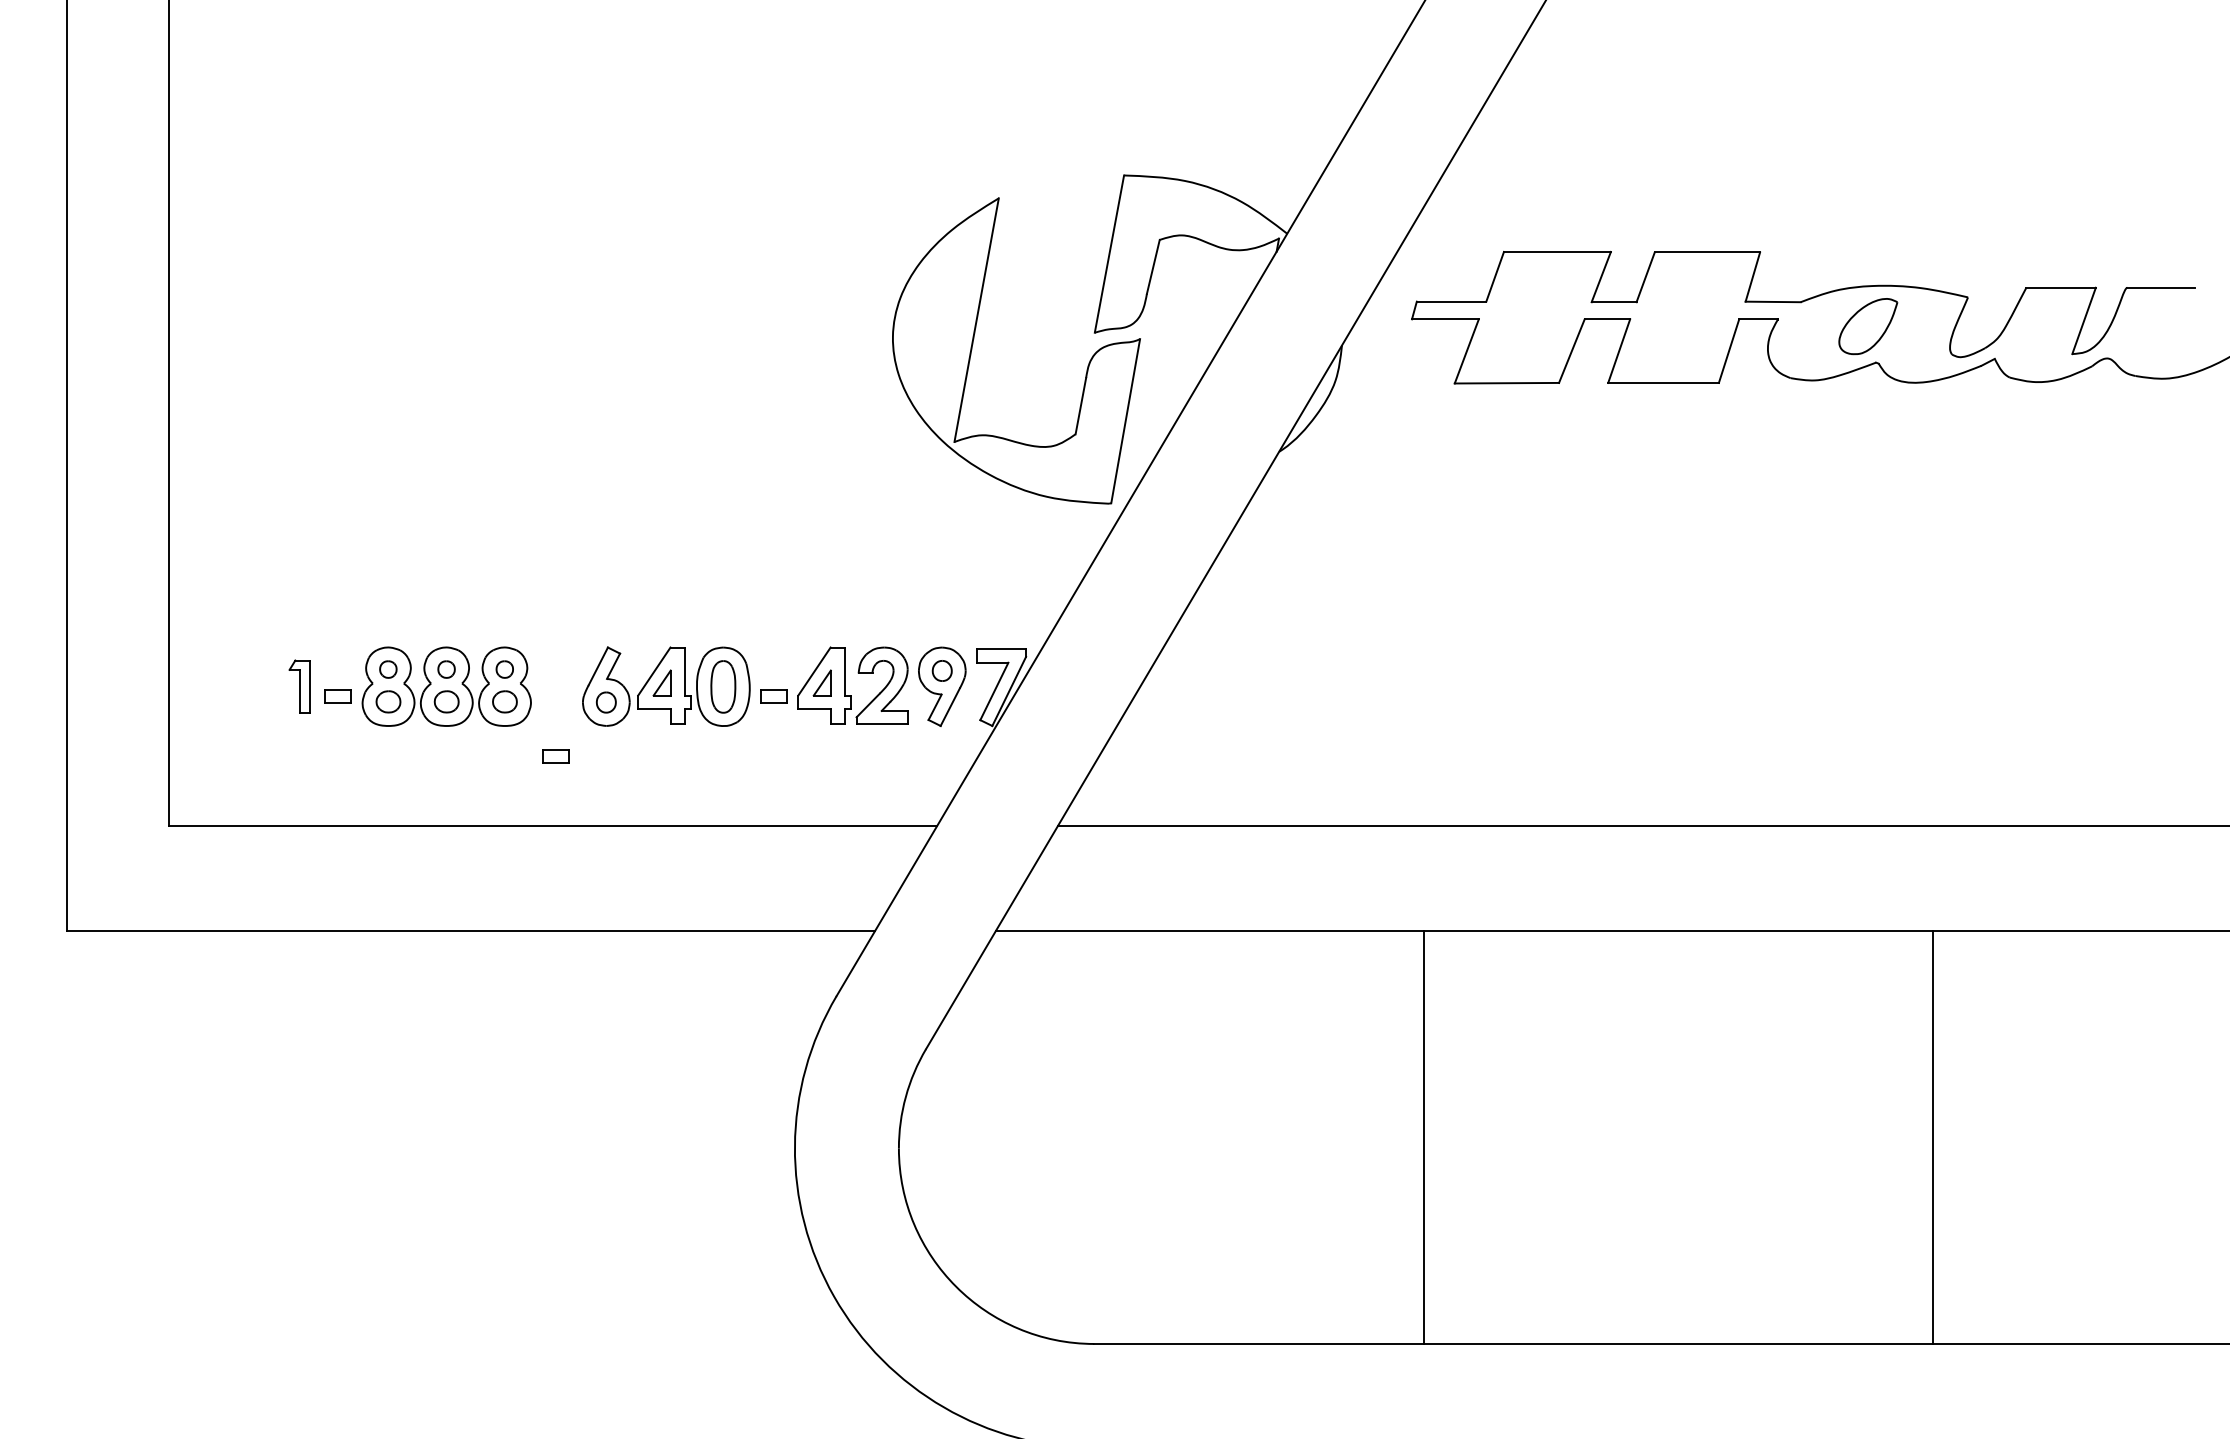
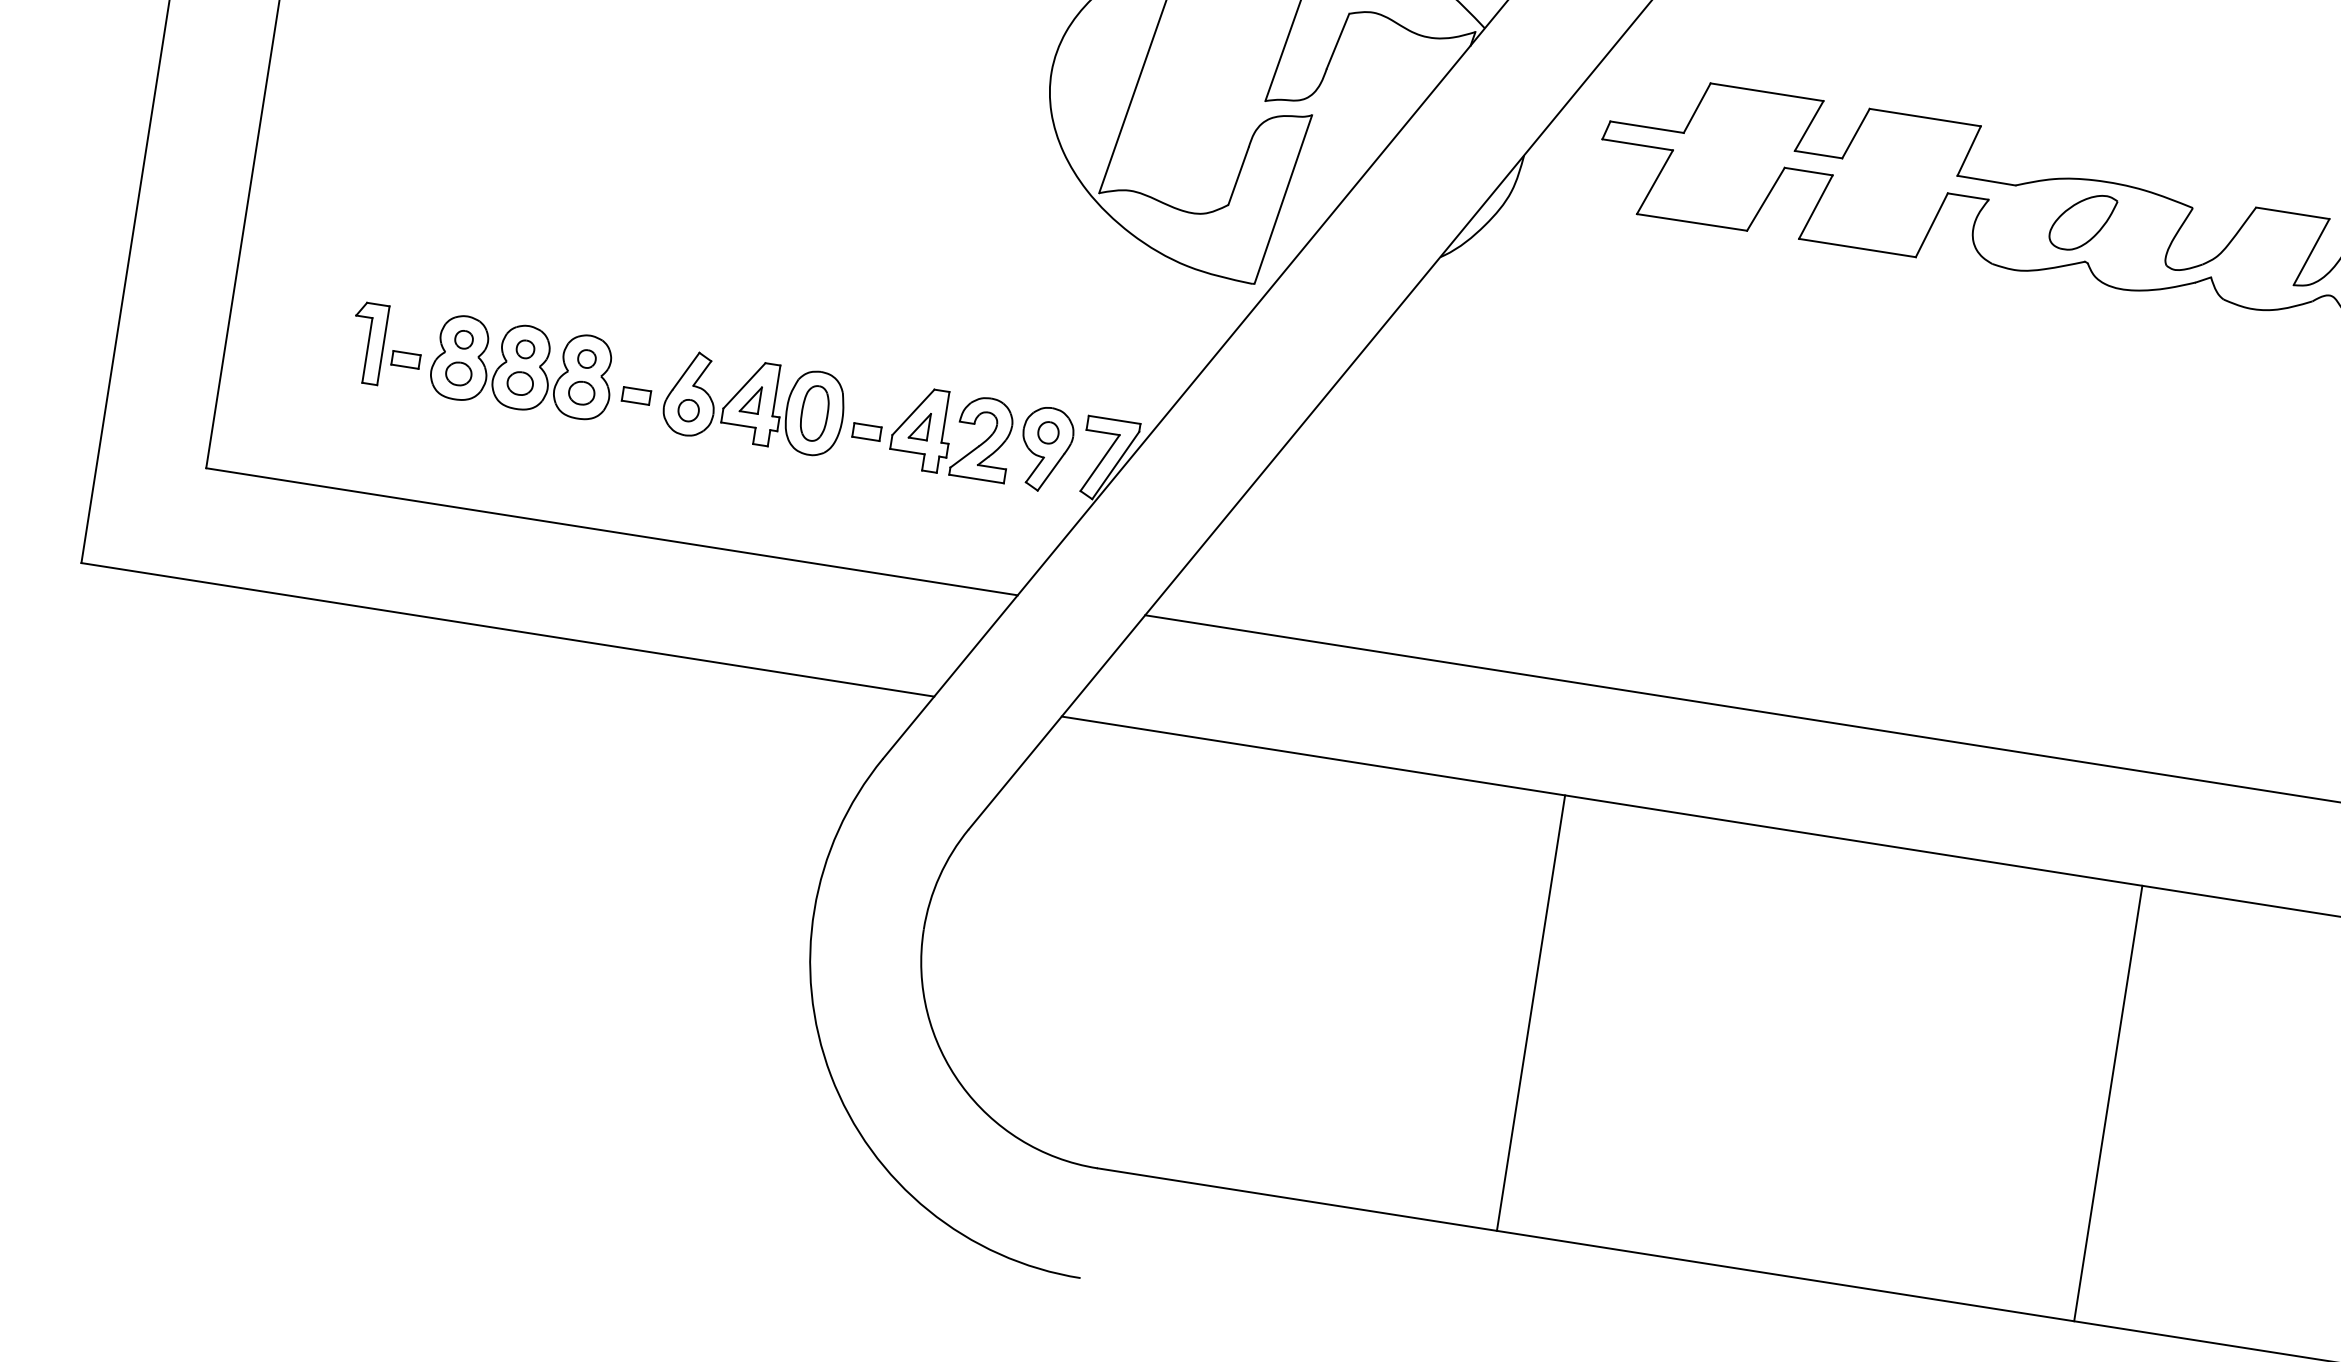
part: (299, 686) -> (367, 342), size x1.43
part: (555, 756) -> (636, 395), moved
line: (1423, 1137) -> (1531, 1012), moved
line: (1933, 1137) -> (2108, 1103), moved

